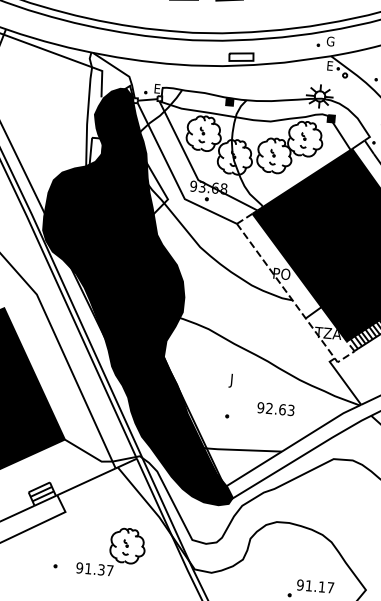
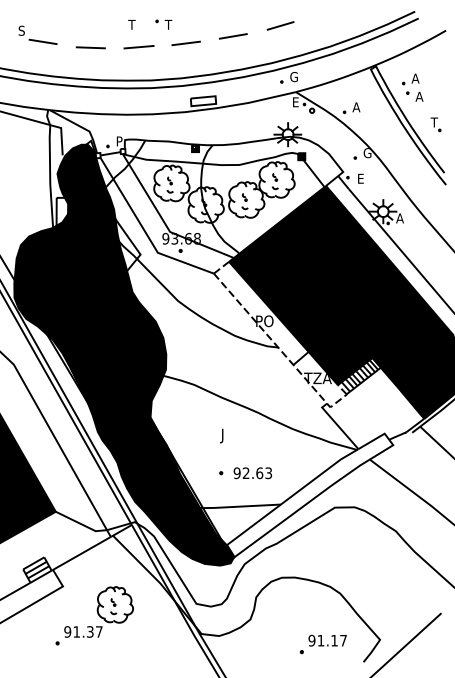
text: (158, 88) -> (120, 141), E -> P
text: (275, 409) -> (252, 473), moved
part: (111, 550) -> (98, 611), moved

